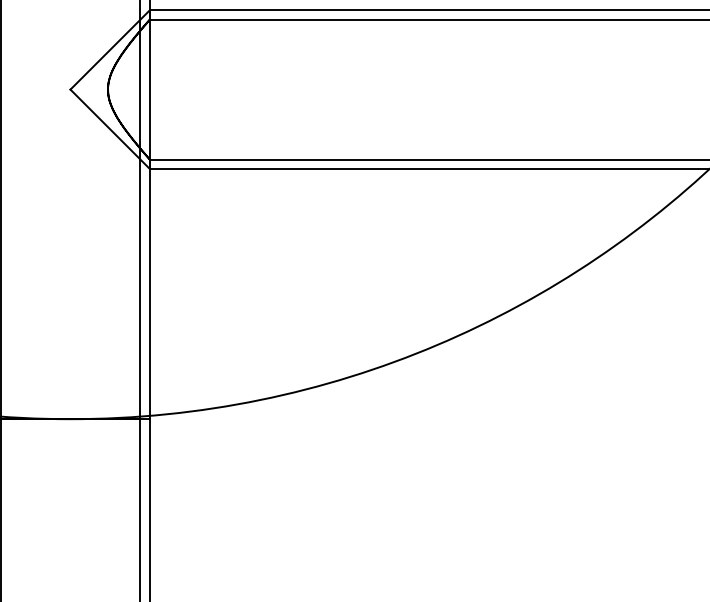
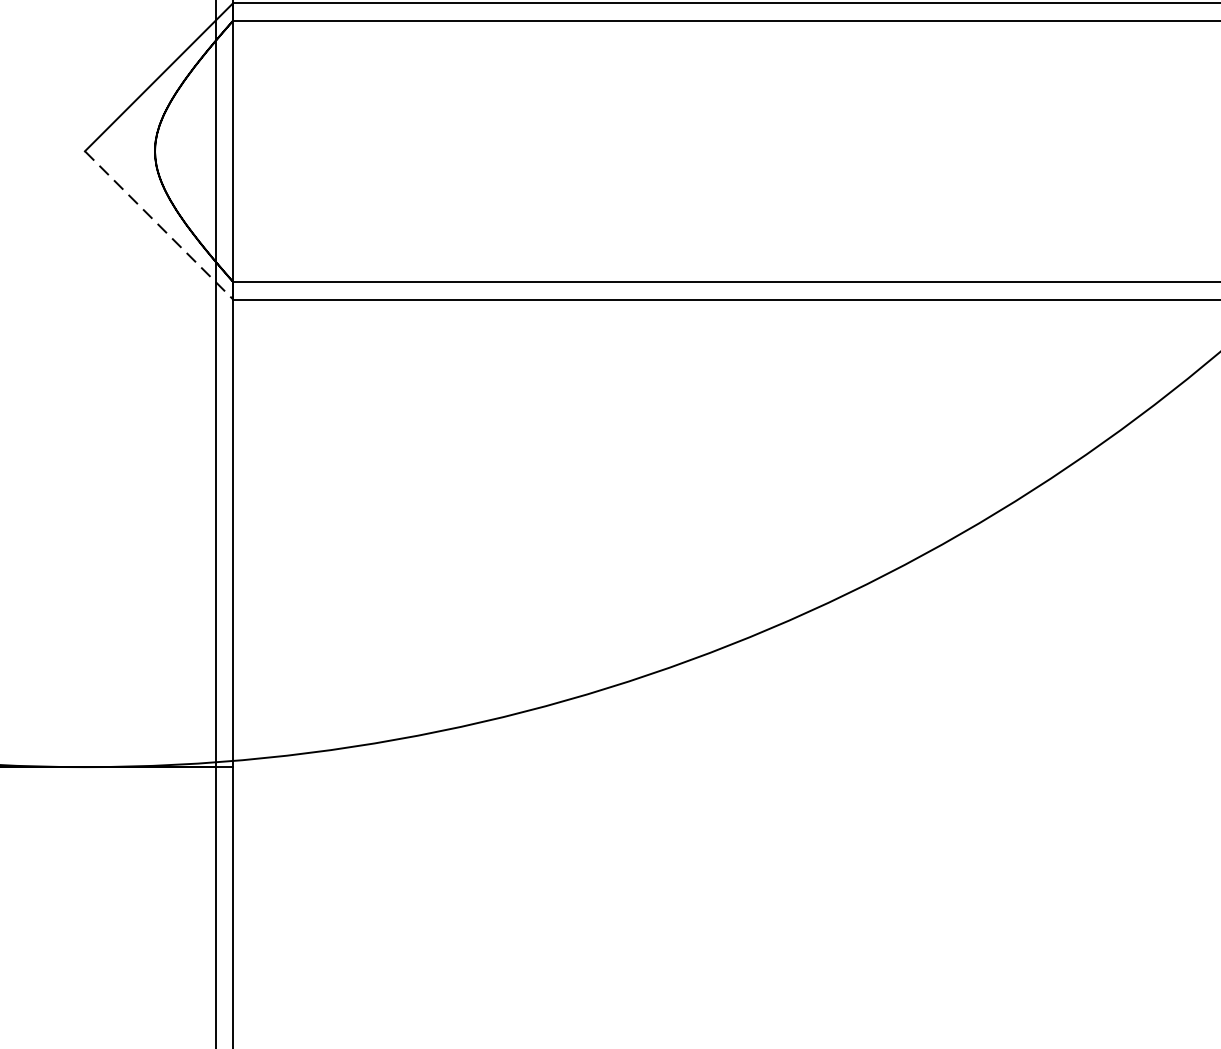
line: (110, 129) -> (159, 225), solid -> dashed

